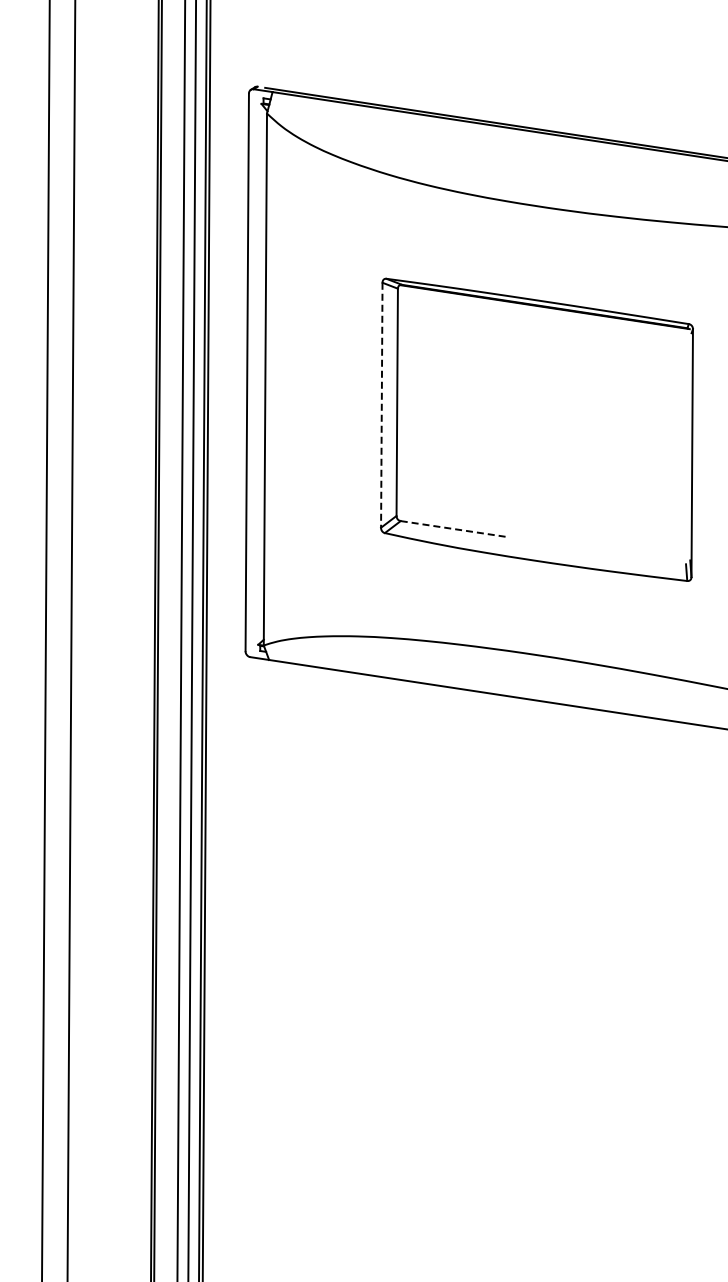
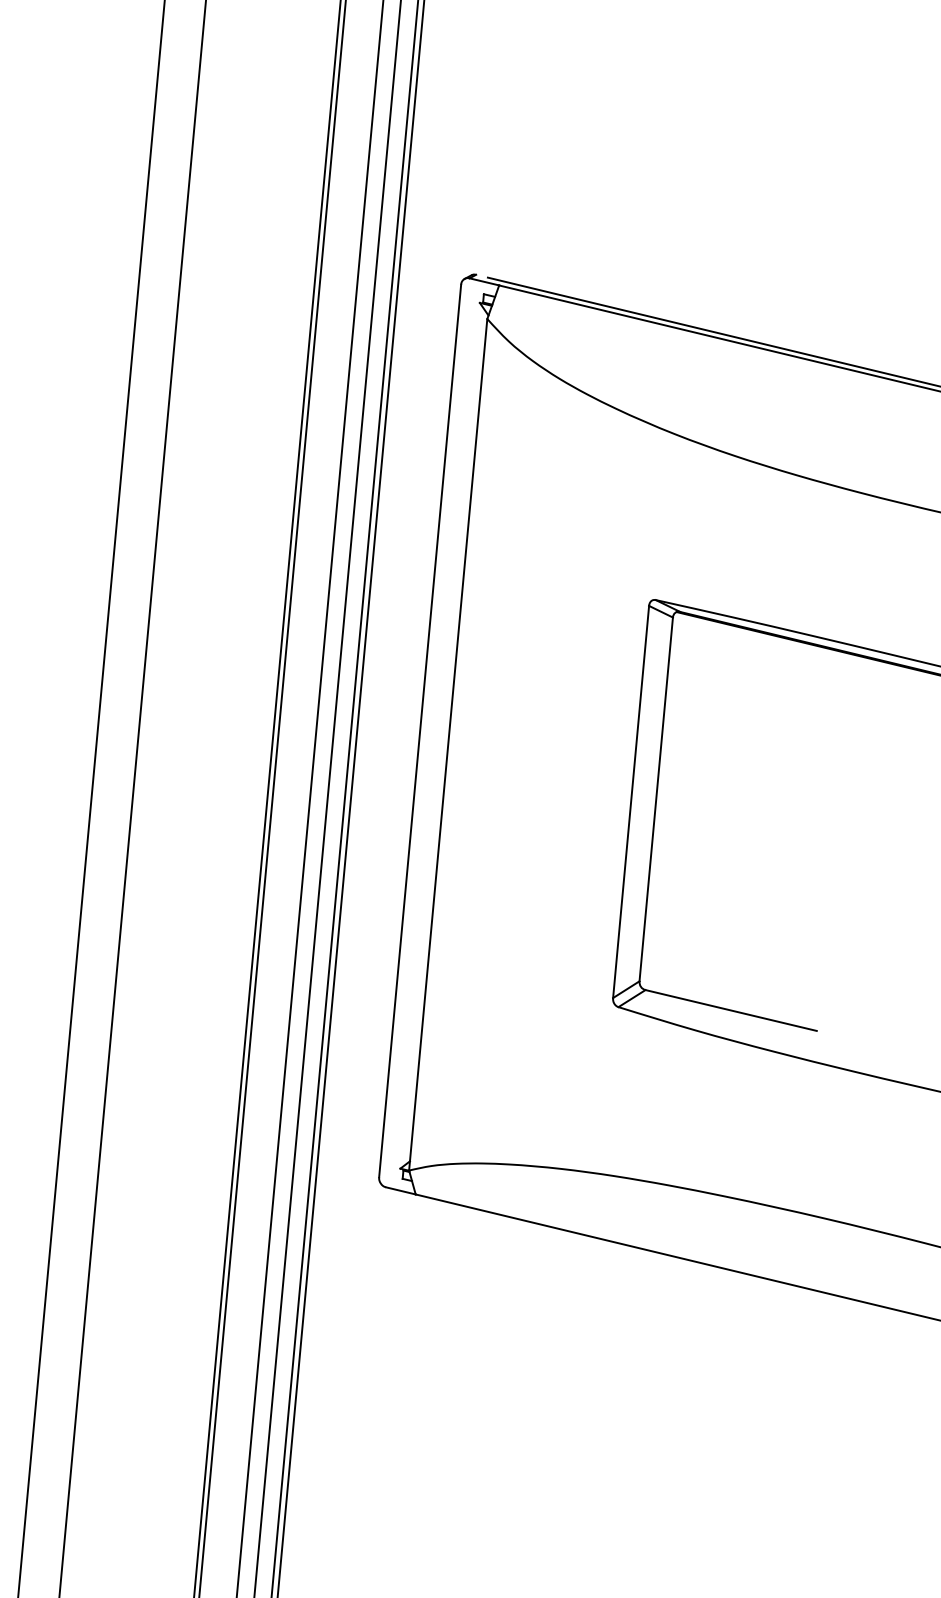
line: (381, 405) -> (630, 802), dashed -> solid
line: (454, 529) -> (730, 1010), dashed -> solid

